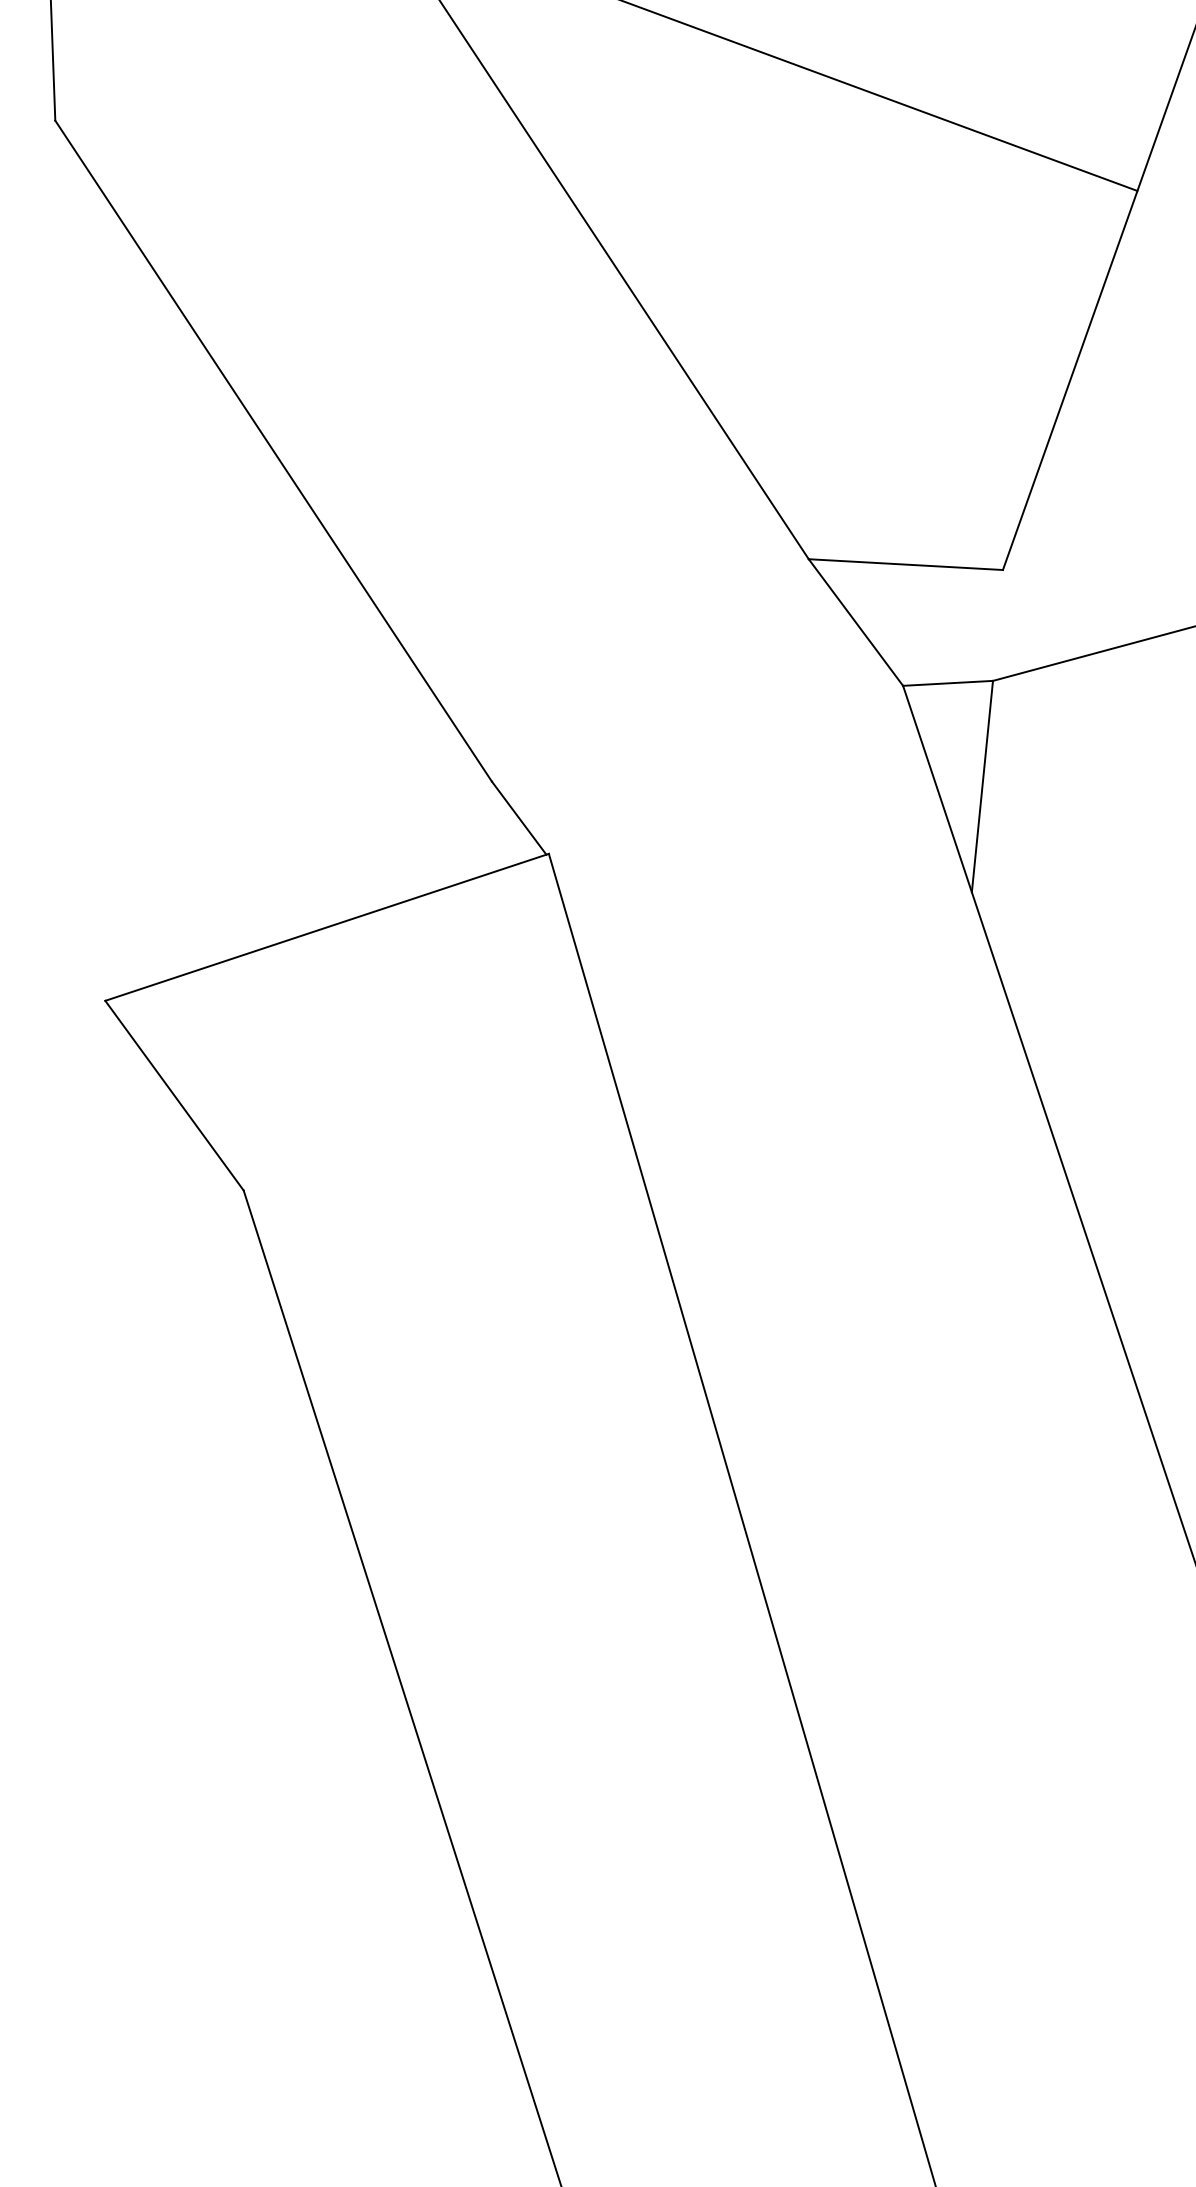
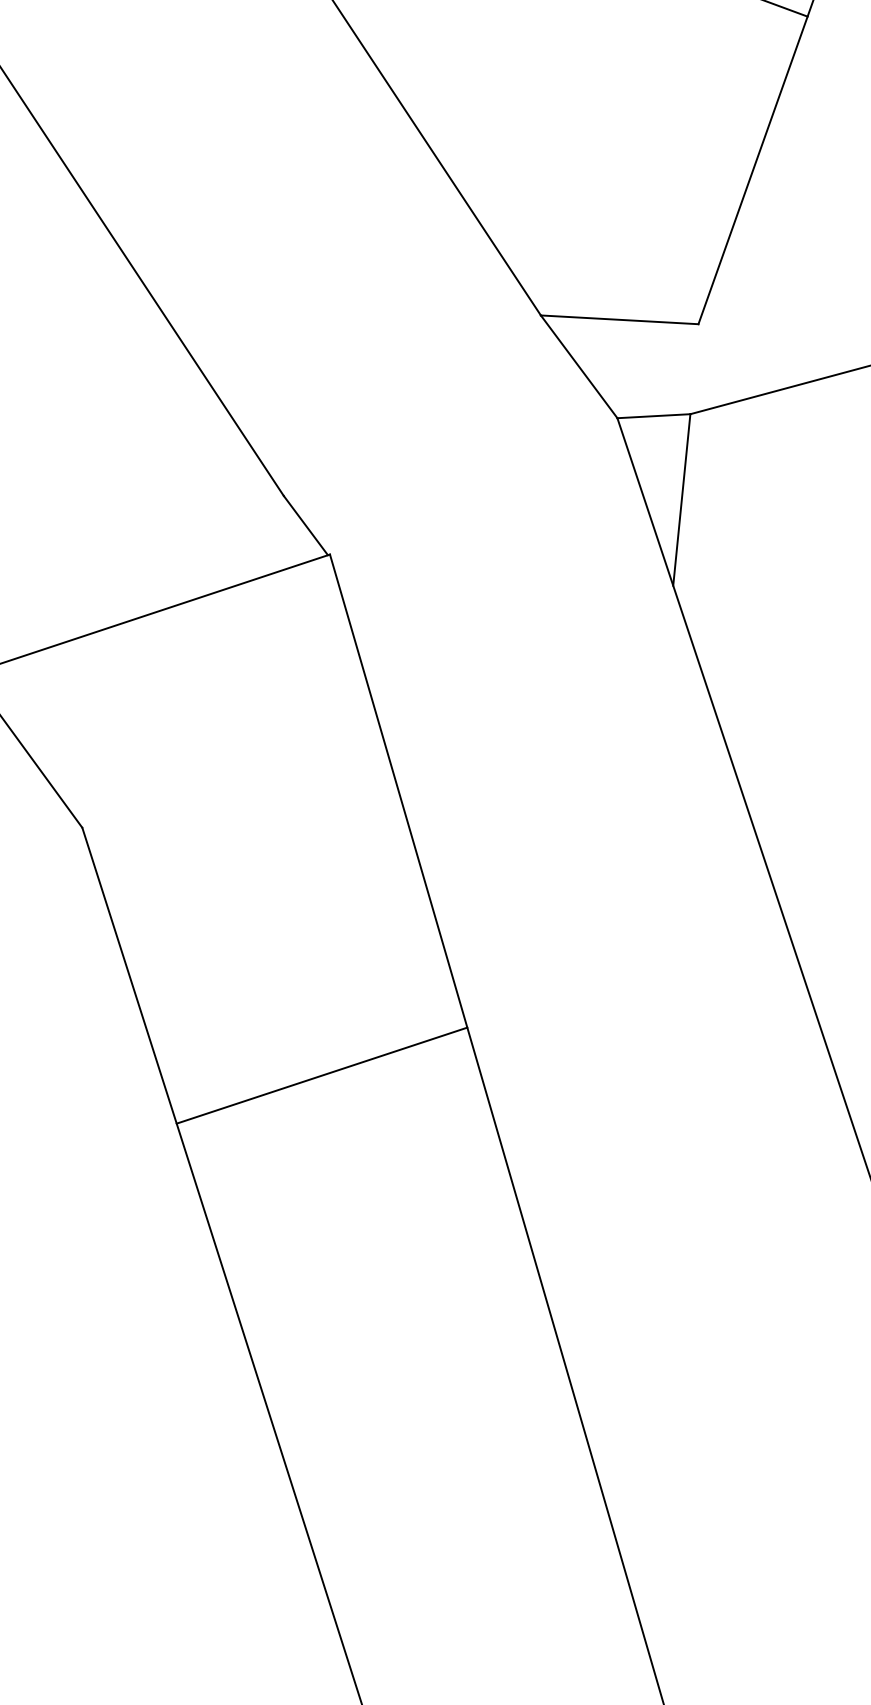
line: (539, 1495) -> (322, 1075), added

